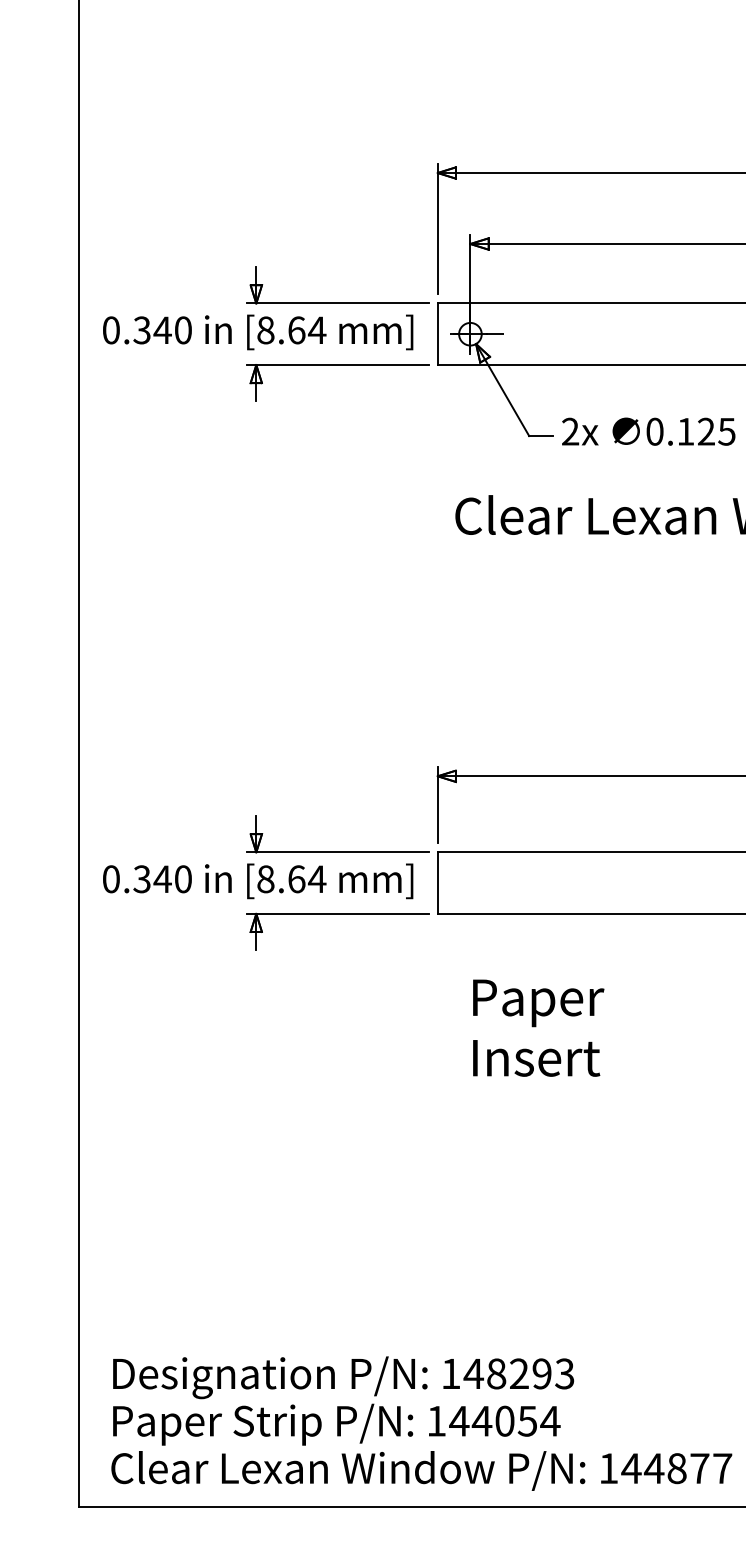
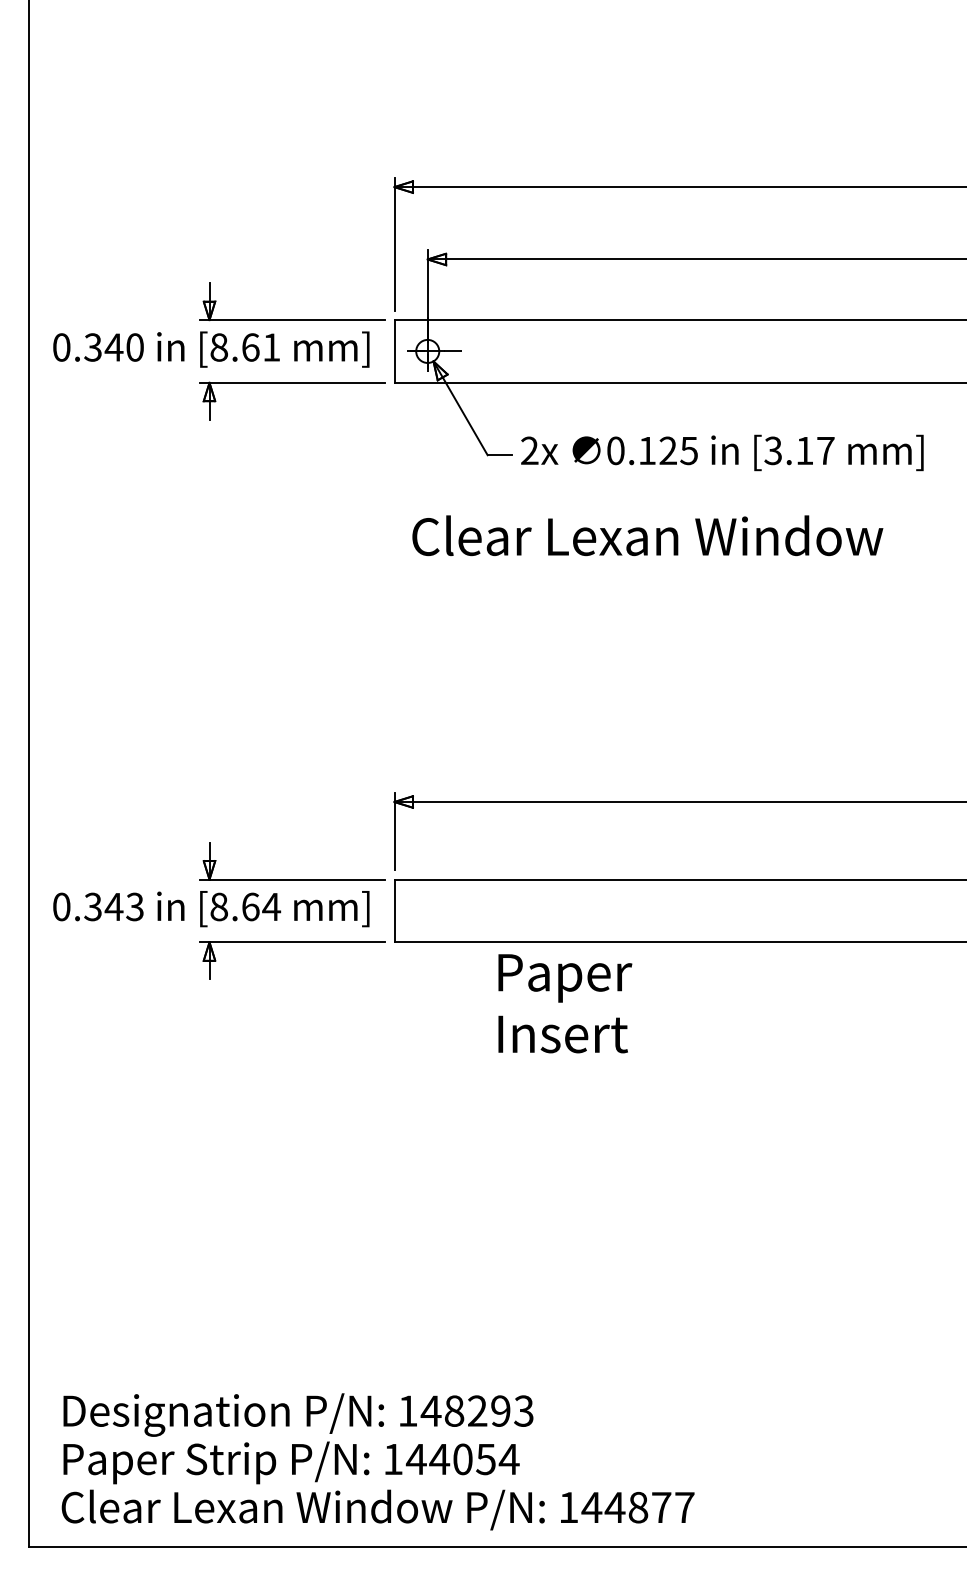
text: (317, 330) -> (271, 347), [8.64 -> [8.61
text: (182, 878) -> (134, 906), 0.340 -> 0.343
text: (538, 1027) -> (565, 1003), moved

